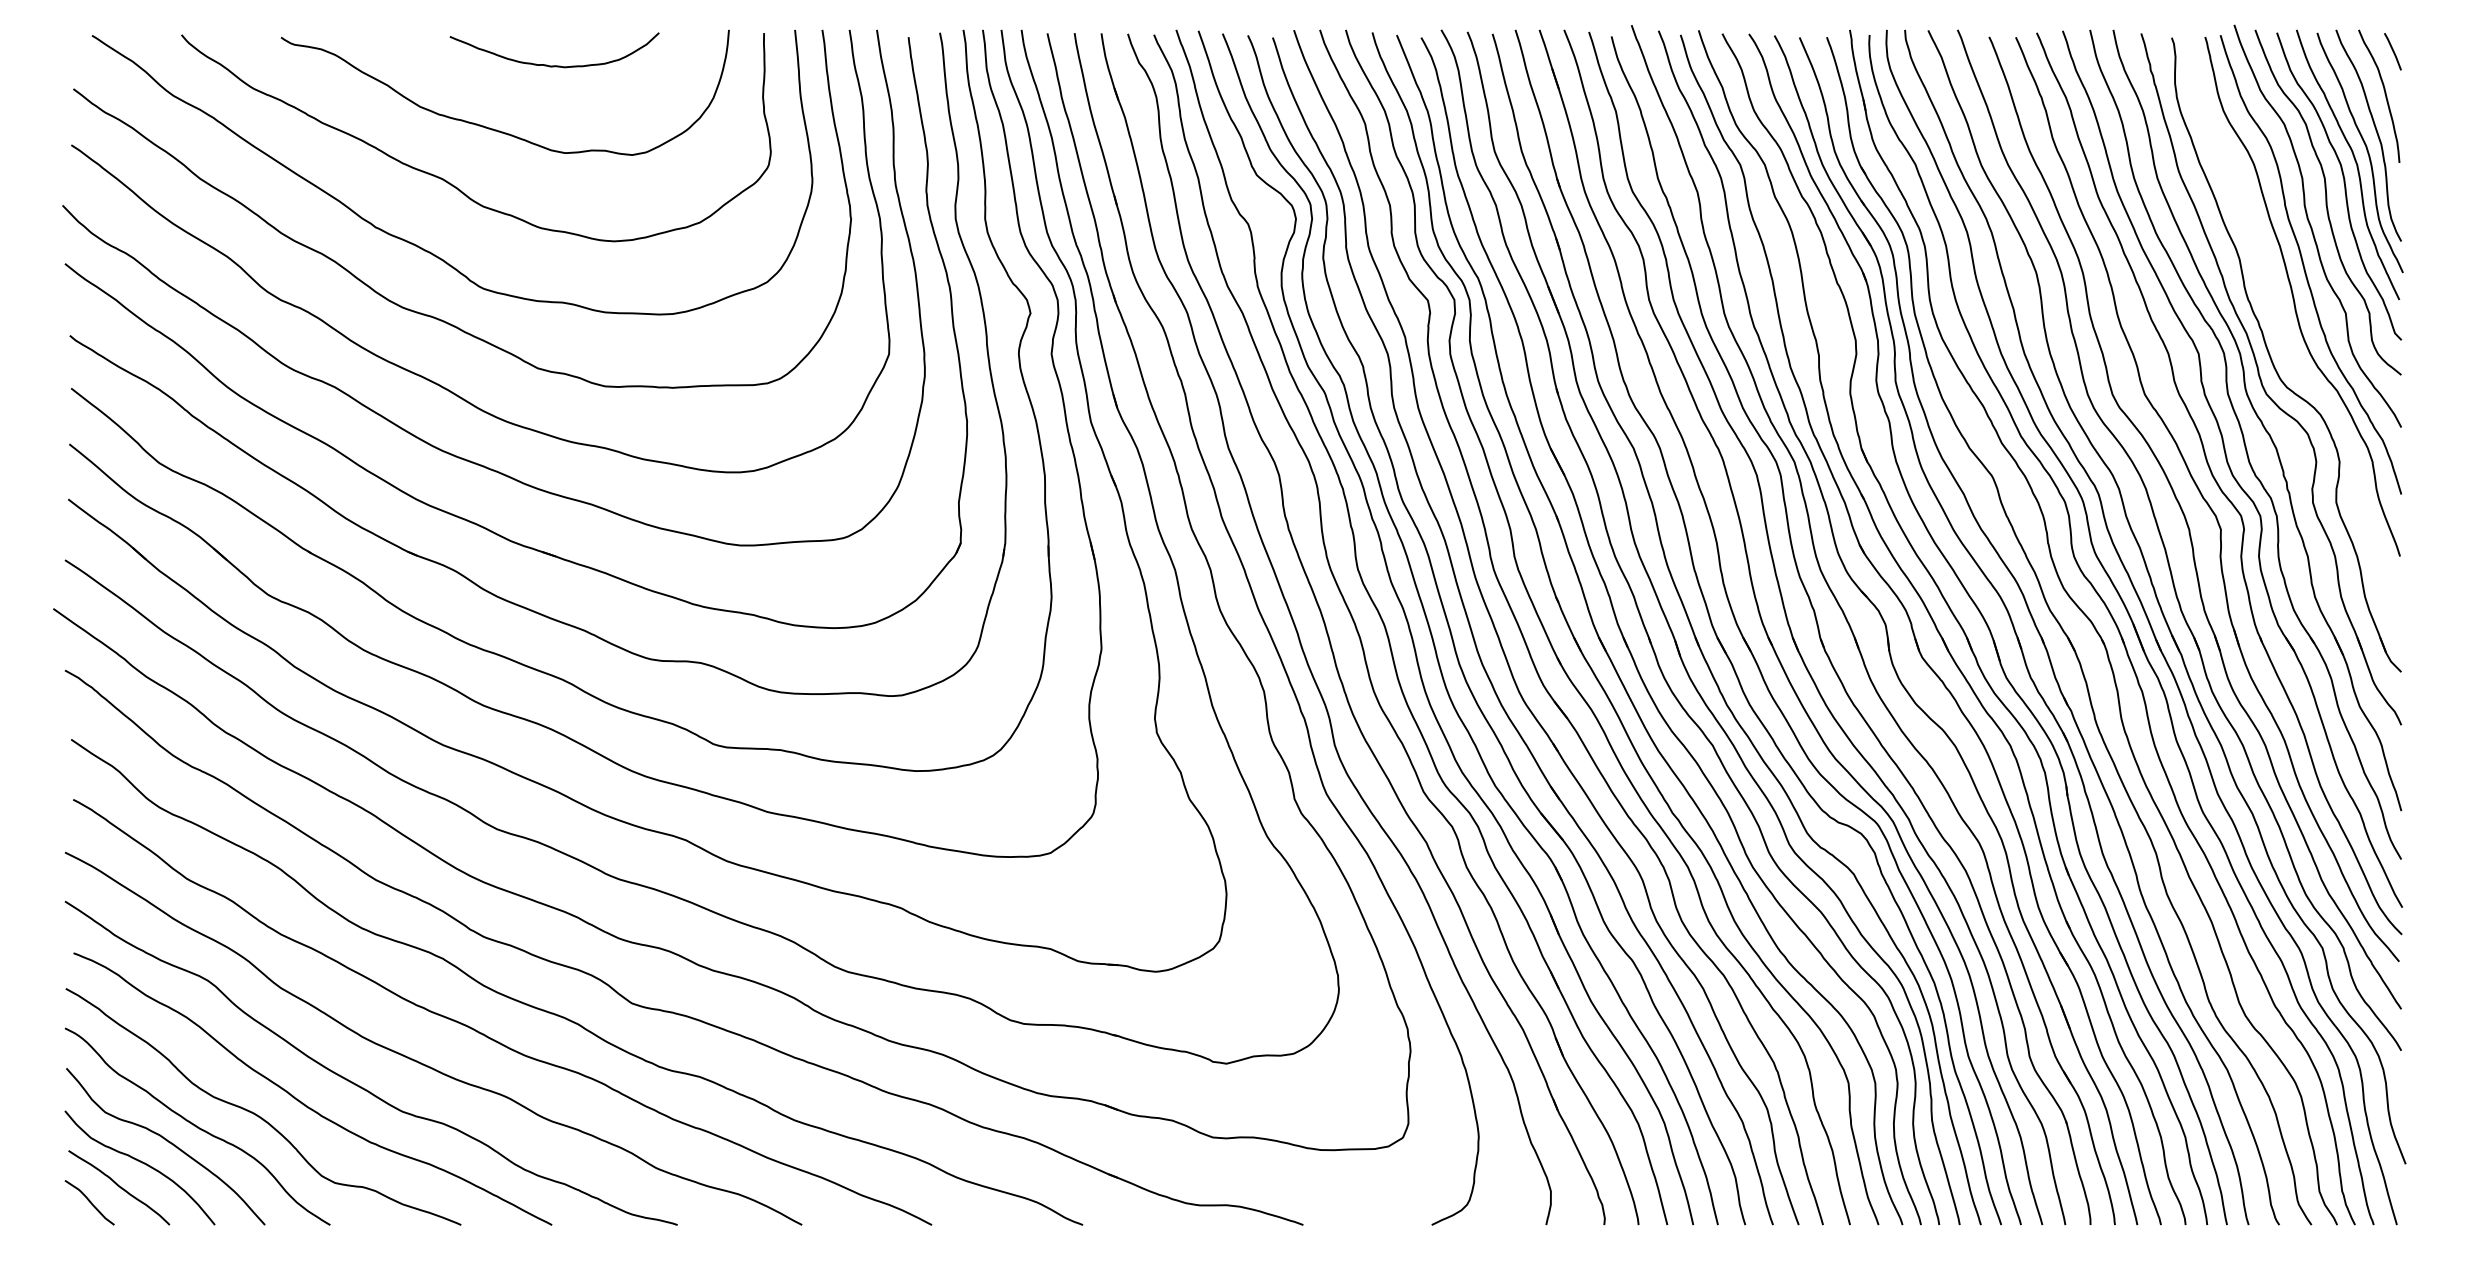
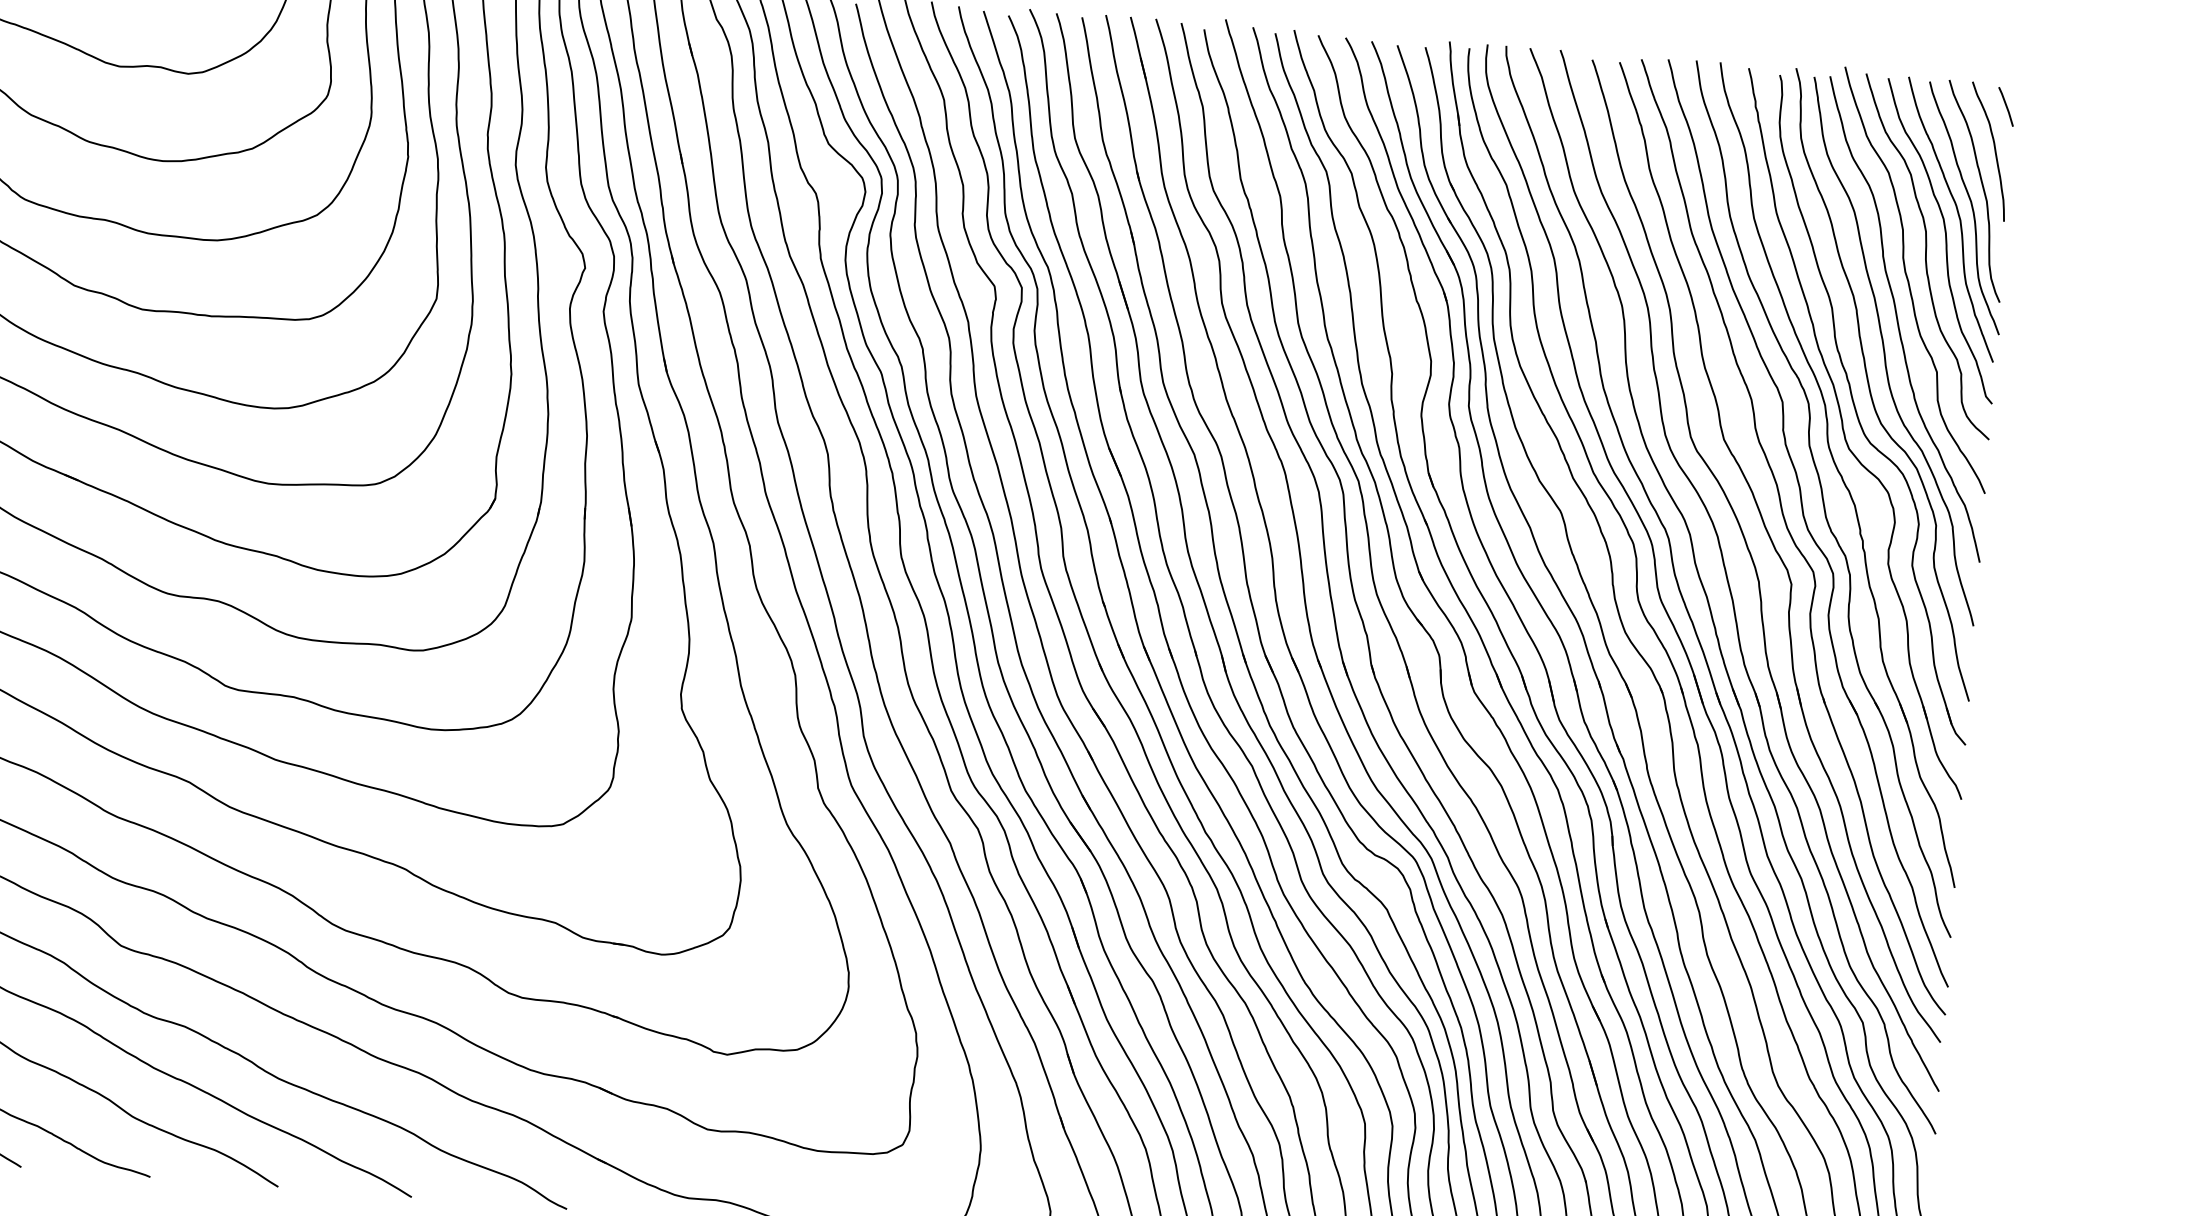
curve: (2282, 332) -> (1870, 386), added

